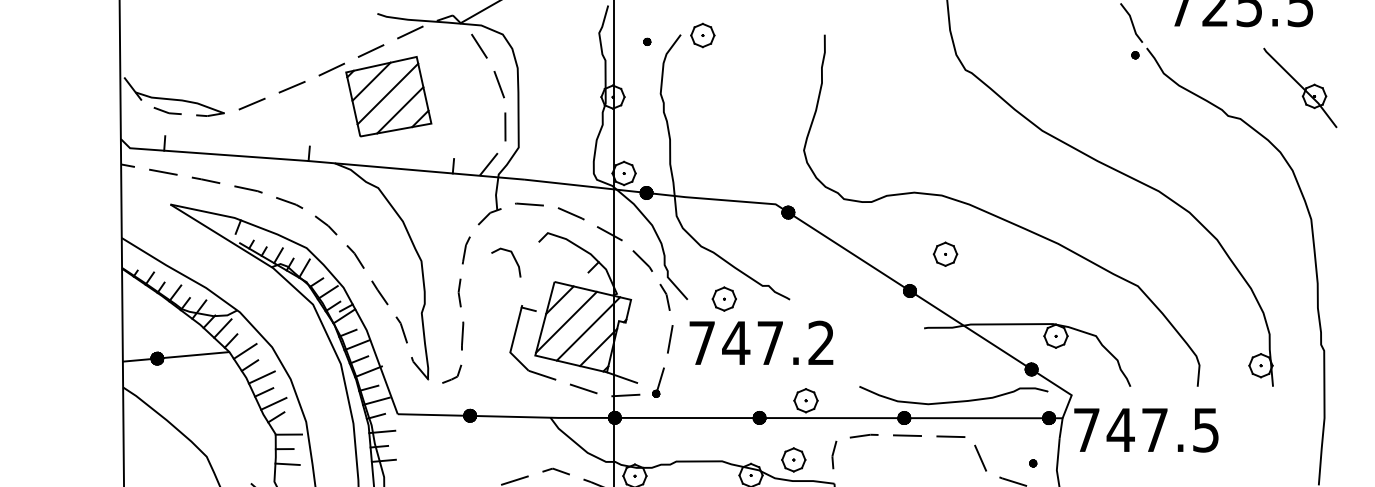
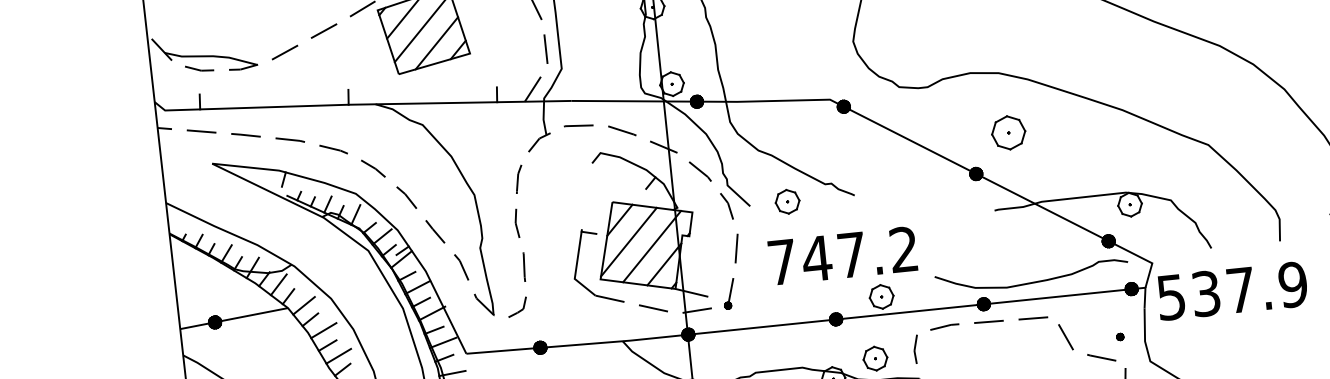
part: (945, 253) -> (1008, 131), size x1.4
line: (513, 258) -> (568, 182), removed
text: (761, 342) -> (842, 255), moved
text: (1146, 429) -> (1232, 290), 747.5 -> 537.9

